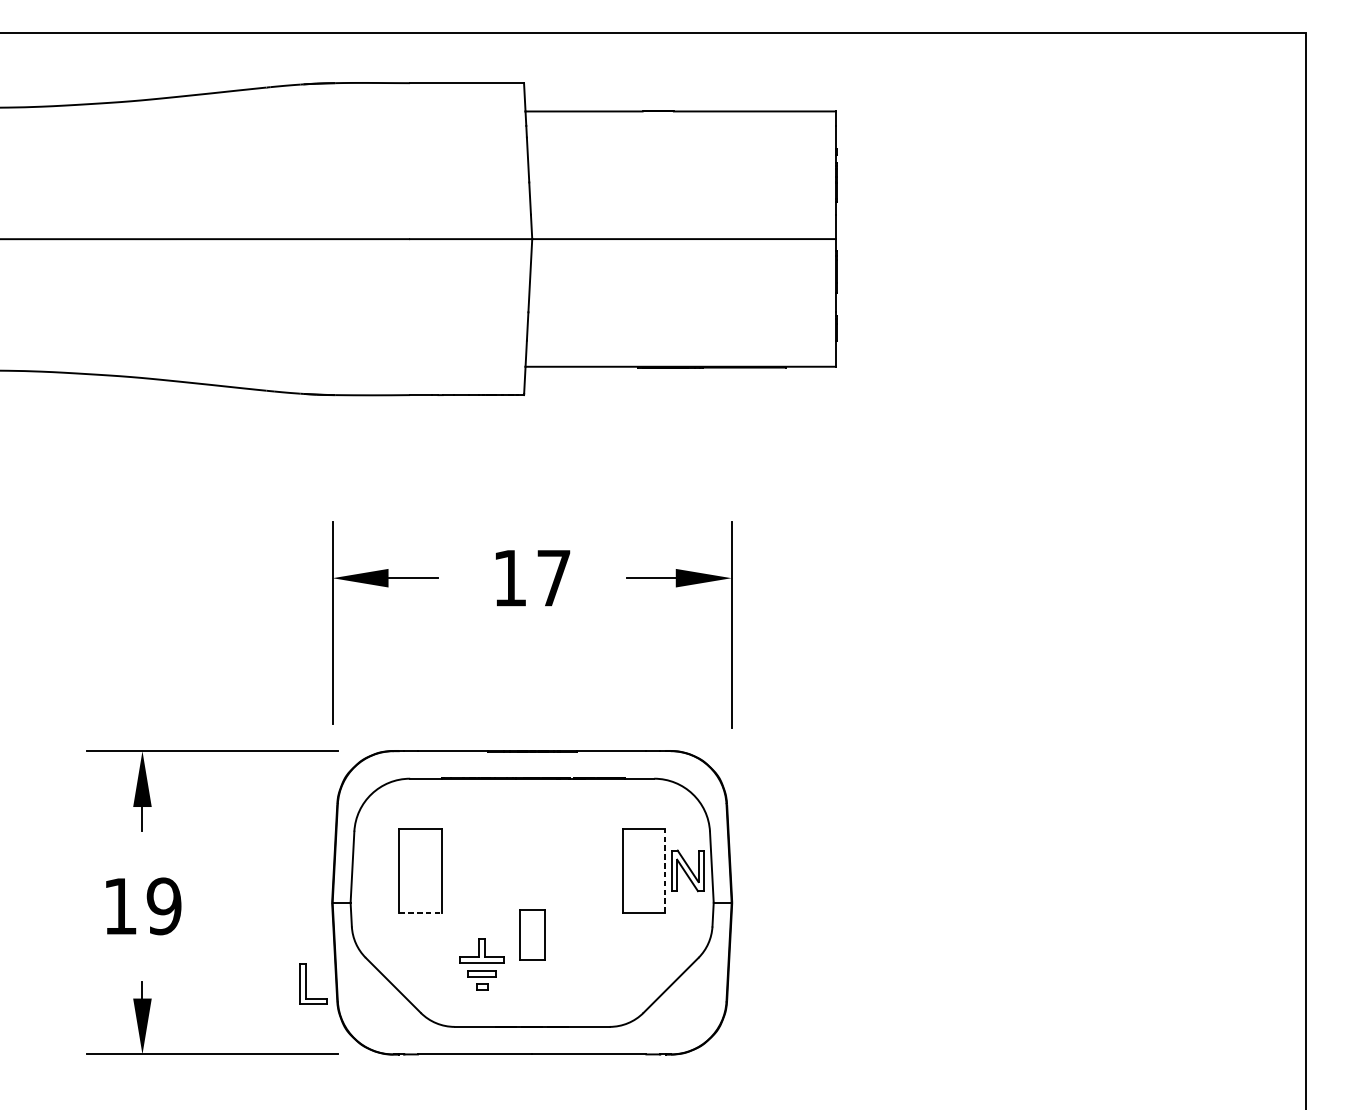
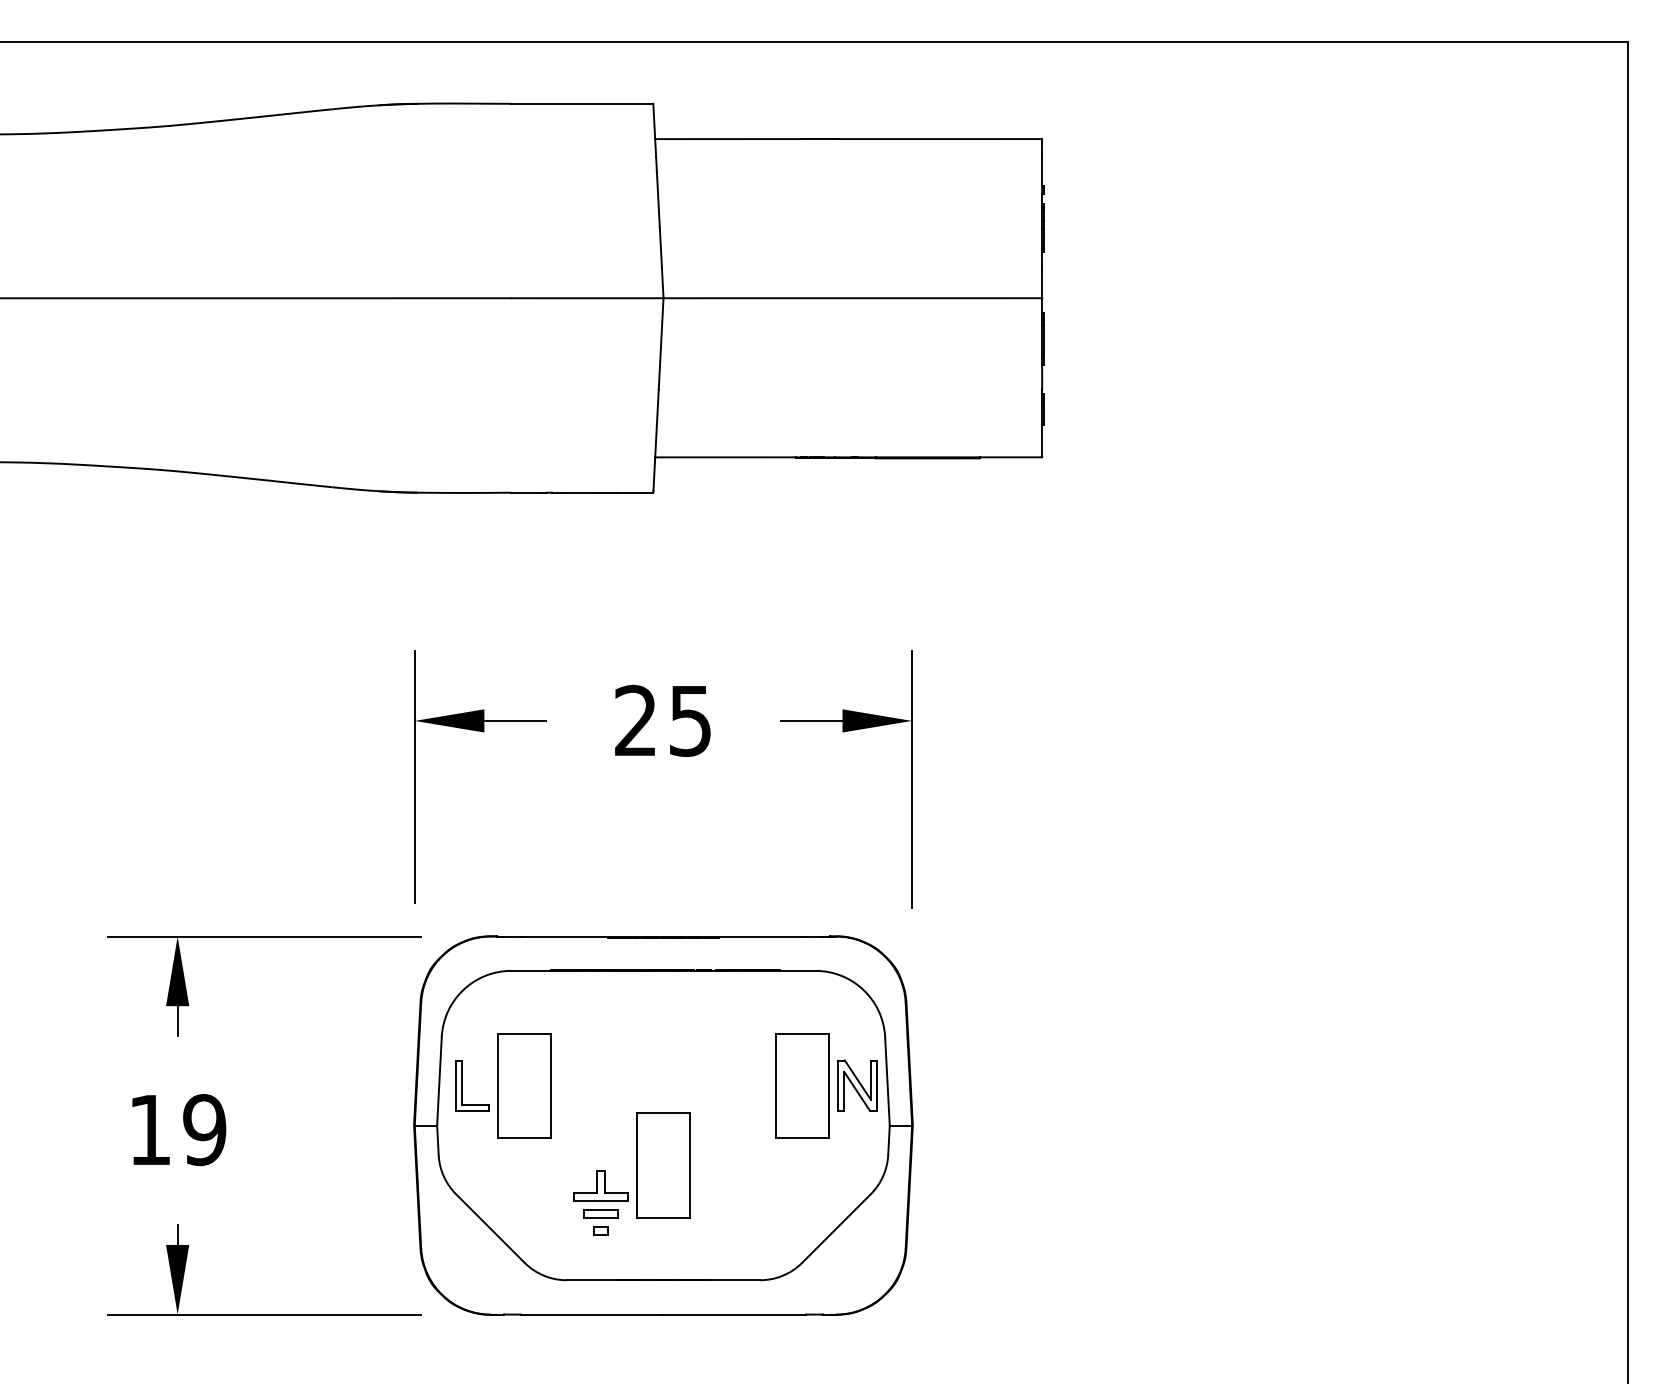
text: (531, 577) -> (662, 720), 17 -> 25
line: (665, 870) -> (829, 1085), dashed -> solid
line: (420, 913) -> (524, 1138), dashed -> solid
part: (532, 934) -> (663, 1165), size x1.67
part: (305, 983) -> (462, 1085), moved

